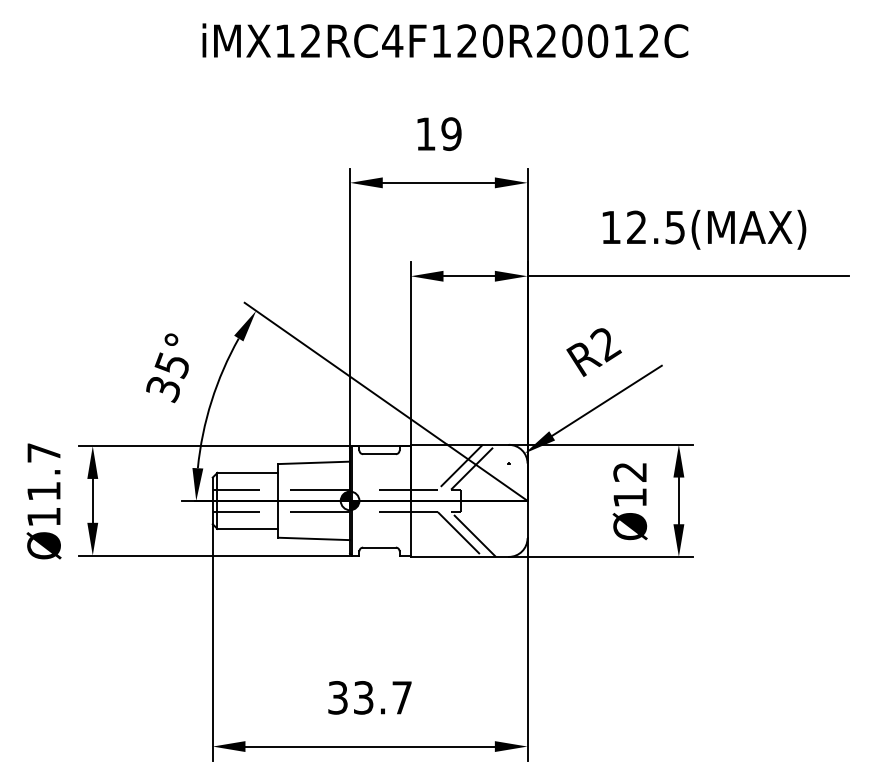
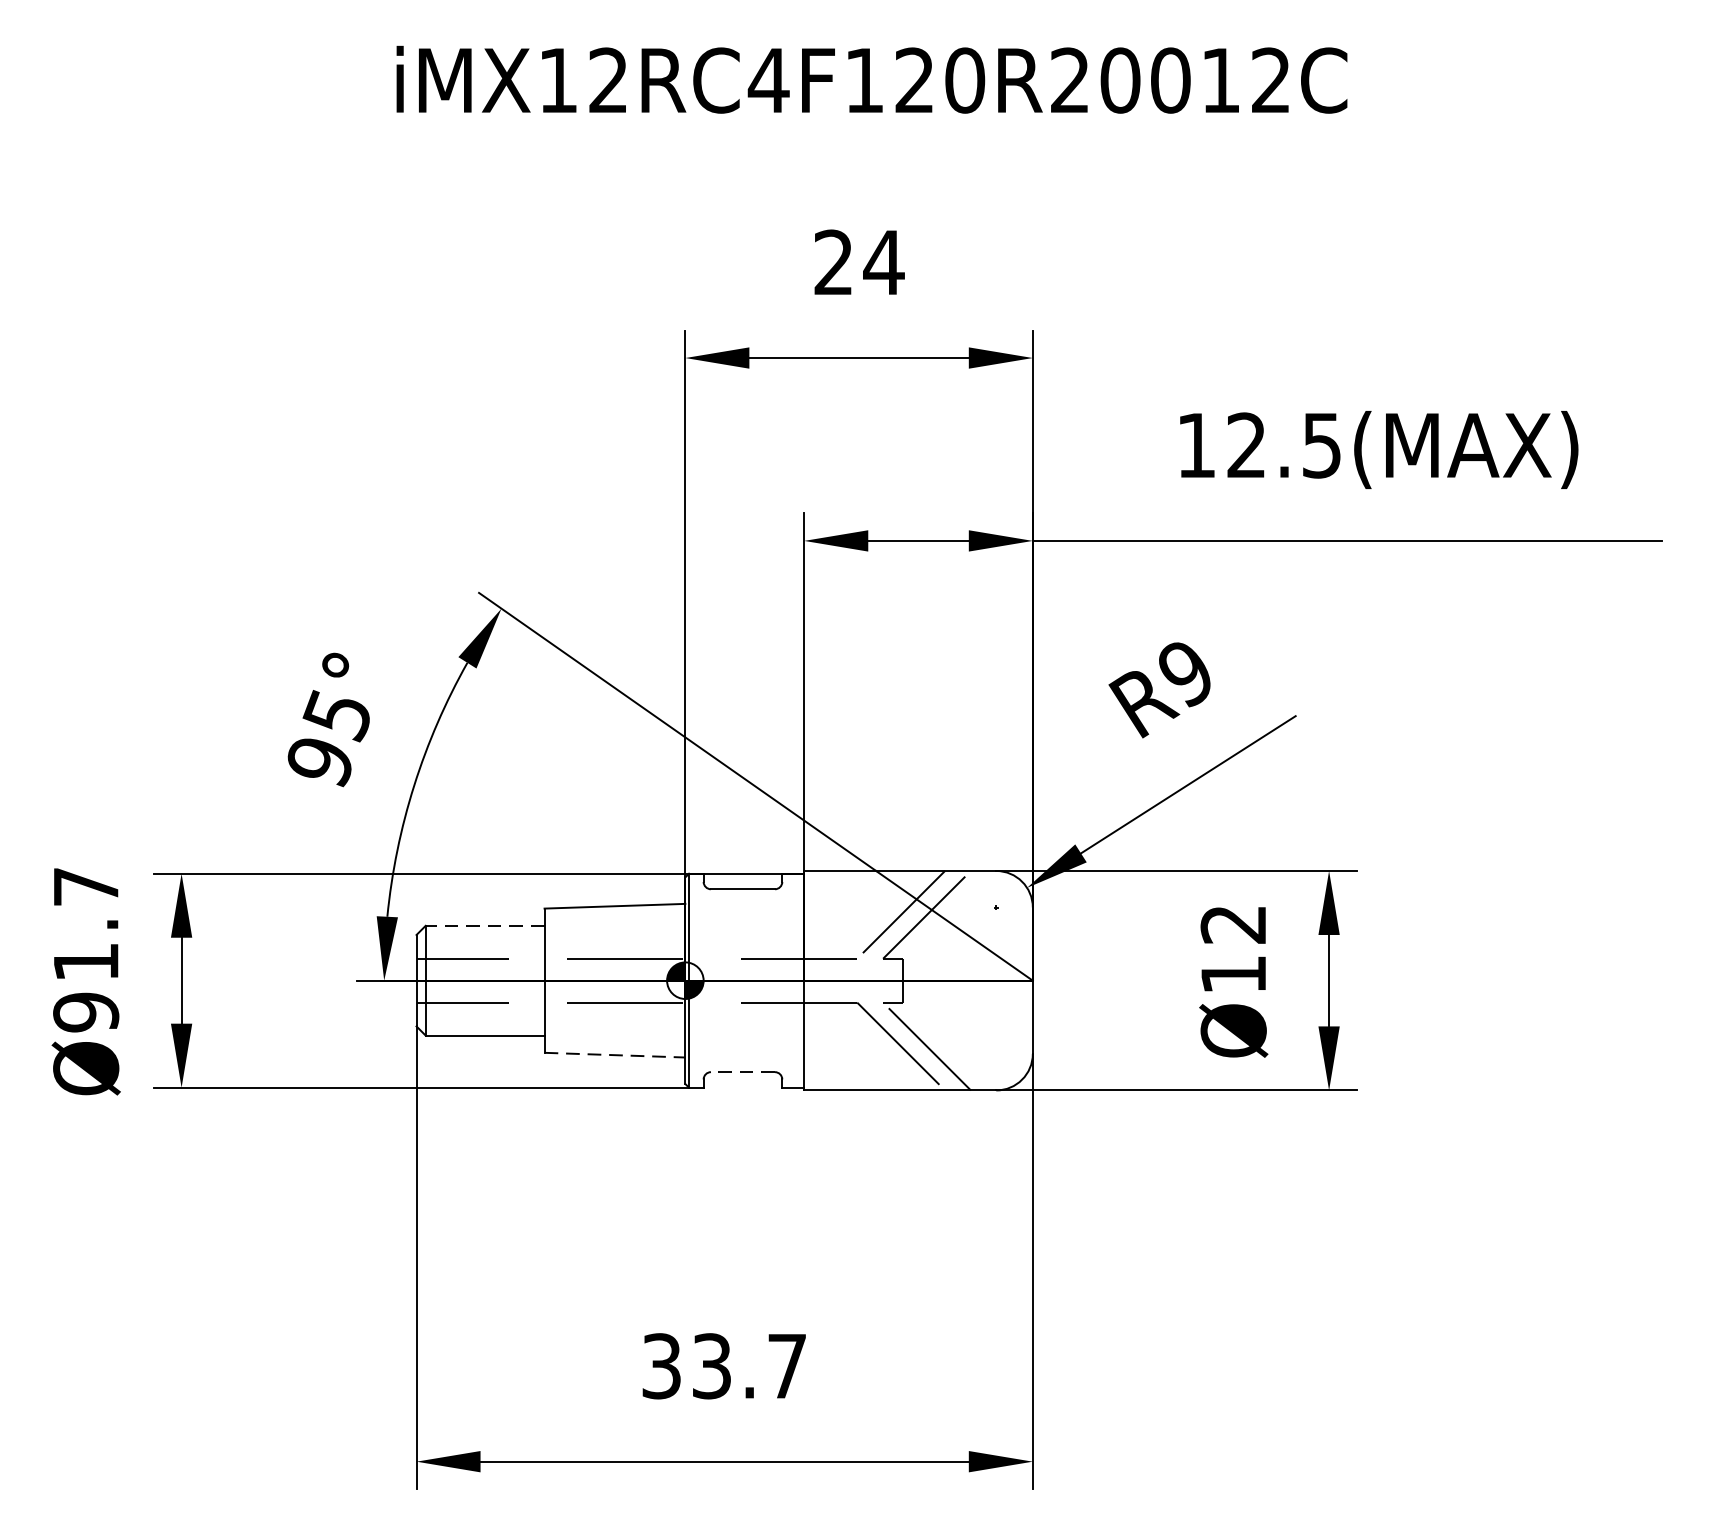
text: (439, 133) -> (860, 261), 19 -> 24
text: (605, 345) -> (1185, 676), R2 -> R9
text: (162, 390) -> (318, 764), 35° -> 95°
line: (247, 472) -> (484, 925), solid -> dashed
text: (43, 517) -> (85, 1013), Ø11.7 -> Ø91.7
line: (314, 538) -> (615, 1054), solid -> dashed
line: (379, 547) -> (742, 1071), solid -> dashed

